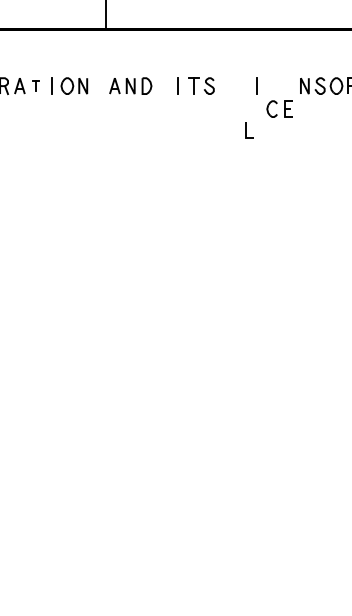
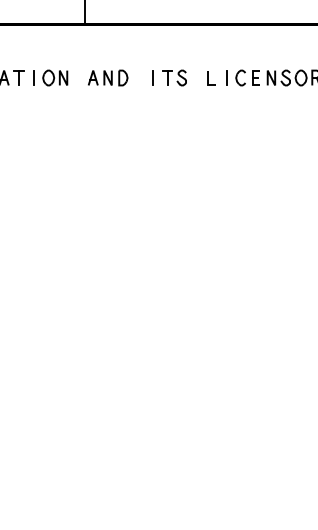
part: (35, 85) -> (18, 77), size x1.67
part: (279, 108) -> (247, 77), moved
line: (246, 130) -> (209, 78), moved

